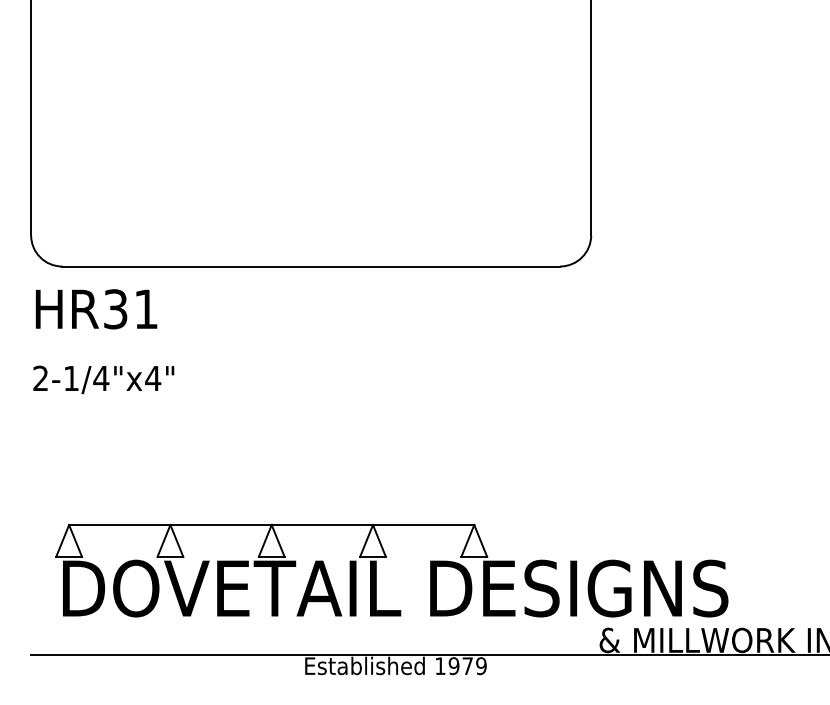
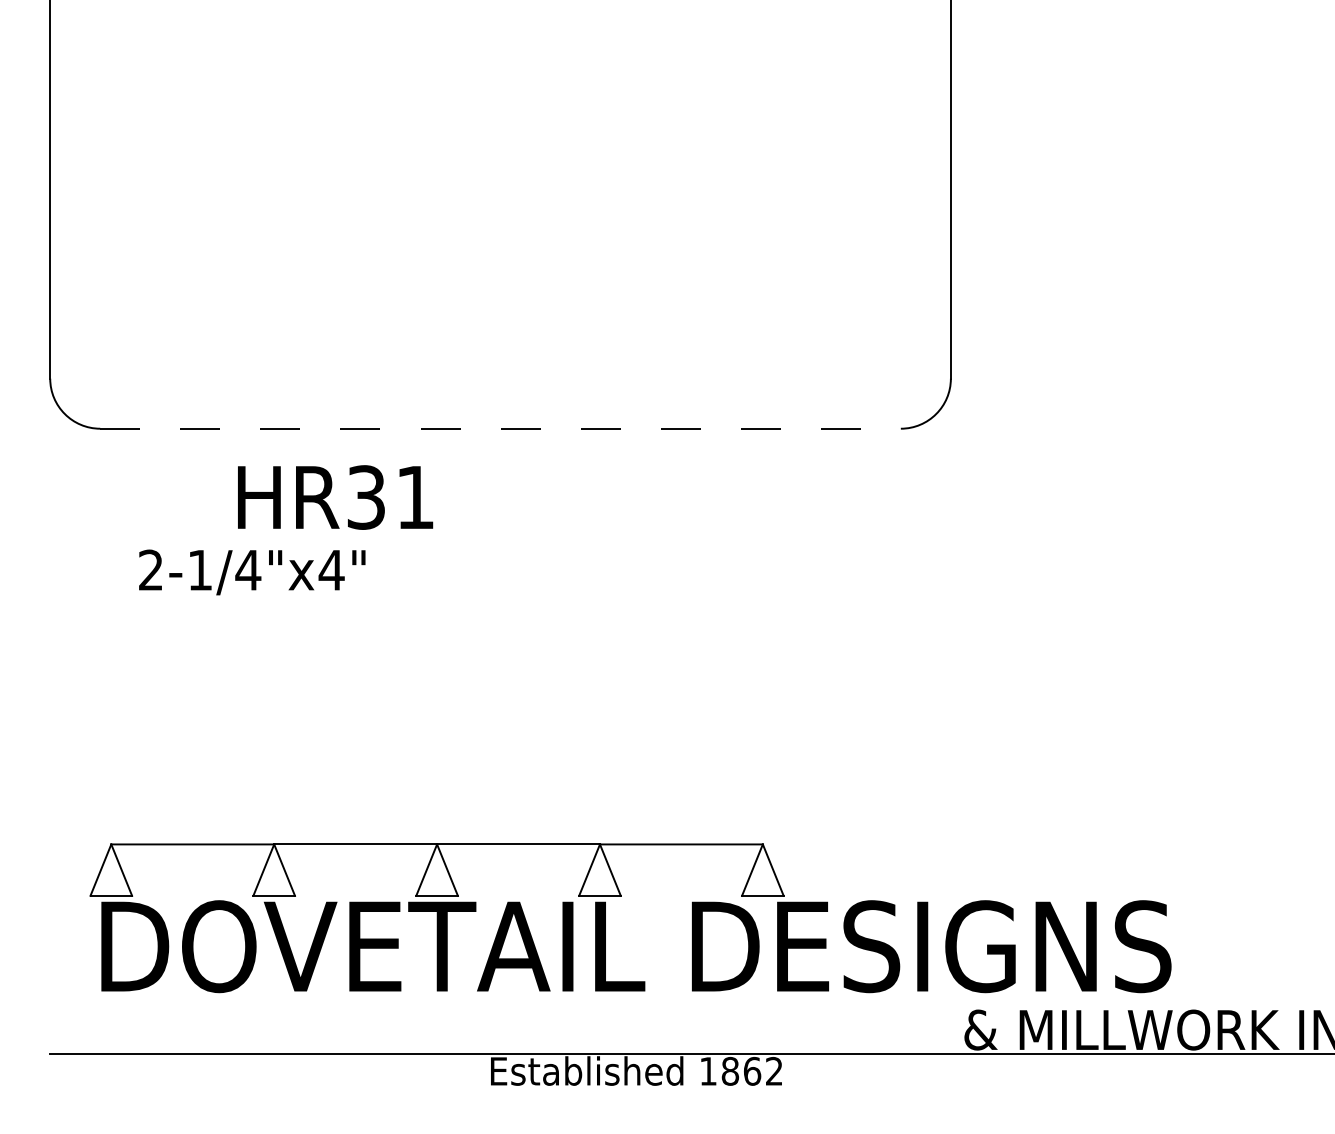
line: (311, 266) -> (501, 428), solid -> dashed
text: (96, 309) -> (335, 497), moved
text: (103, 379) -> (251, 571), moved
text: (467, 666) -> (751, 1071), 1979 -> 1862

